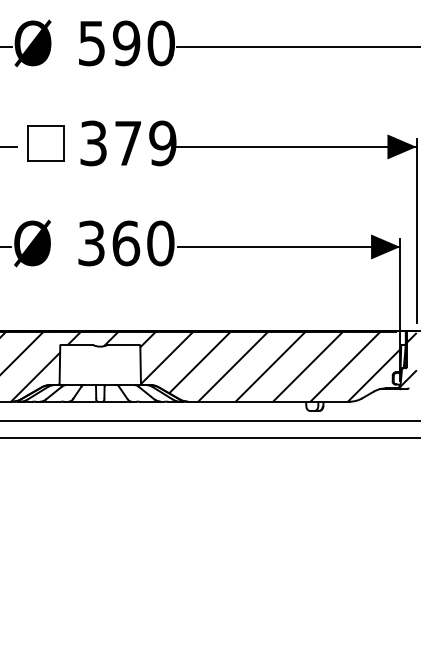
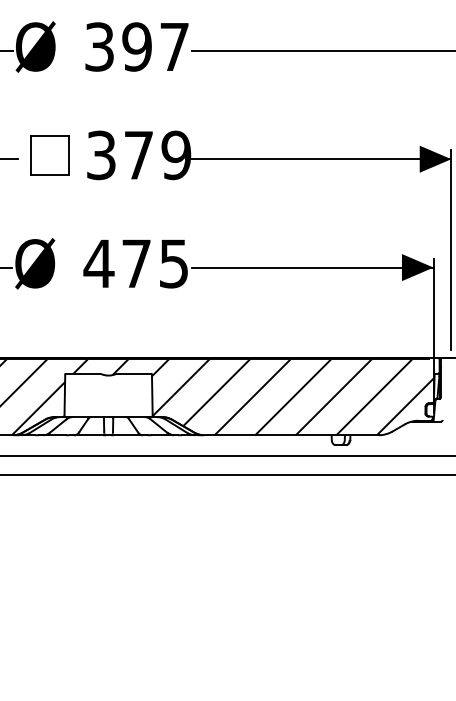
text: (126, 43) -> (136, 47), 590 -> 397
text: (125, 243) -> (135, 263), 360 -> 475
hatch: (408, 359) -> (442, 389), removed

